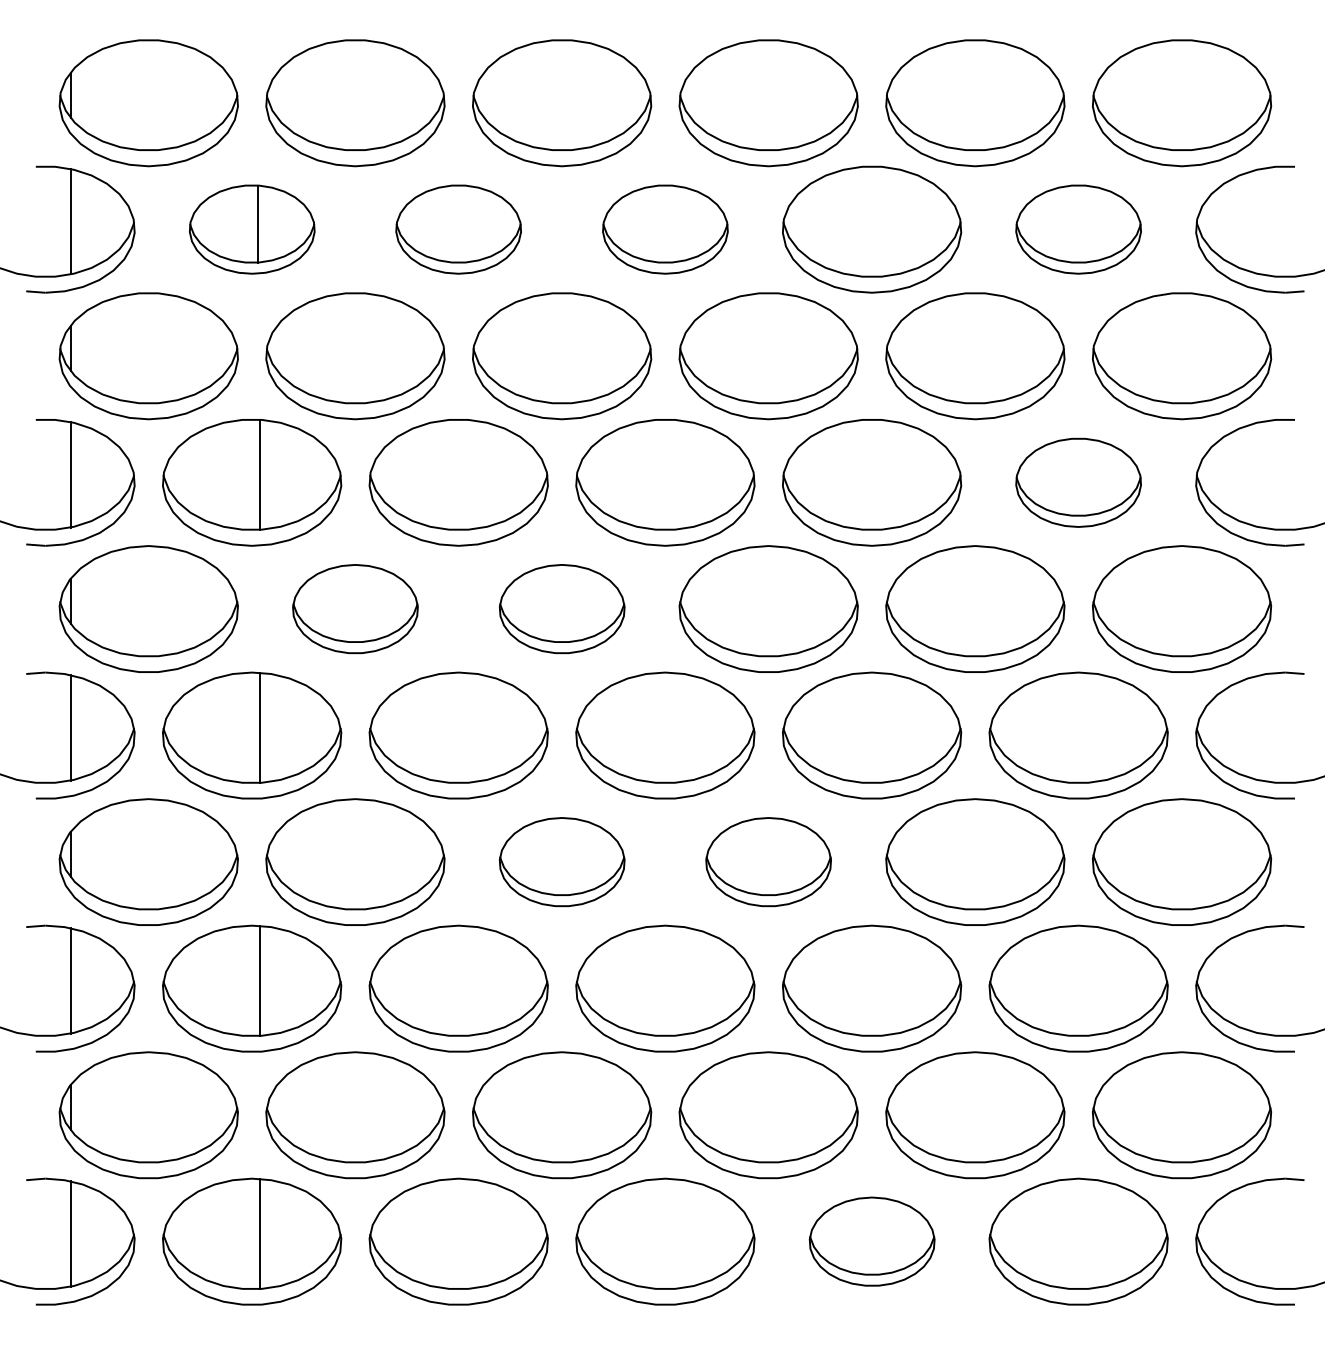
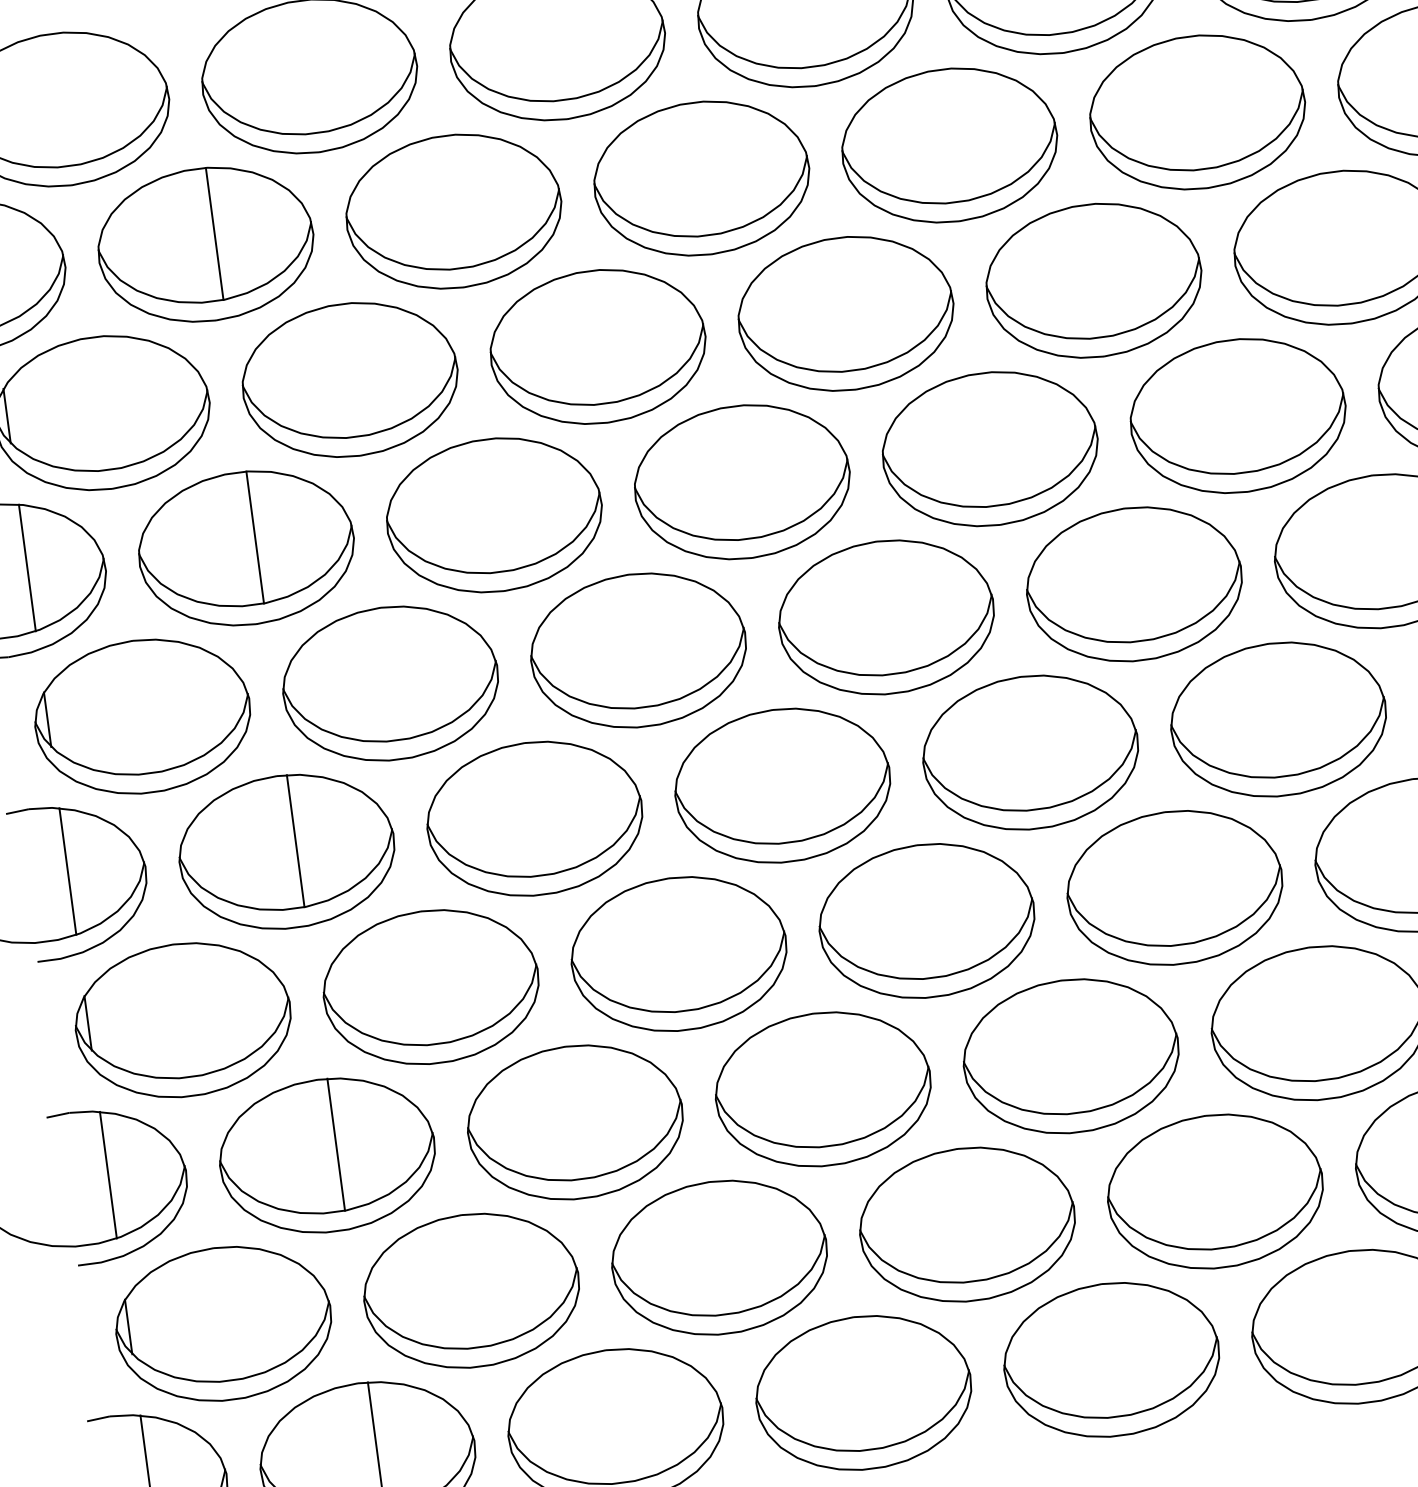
part: (252, 229) -> (206, 244), size x1.43
part: (458, 229) -> (453, 211), size x1.43
part: (665, 229) -> (701, 178), size x1.43
part: (1078, 229) -> (1197, 112), size x1.43
part: (1078, 482) -> (1237, 415), size x1.43
part: (355, 608) -> (390, 682), size x1.43
part: (562, 608) -> (638, 649), size x1.43
part: (562, 861) -> (679, 953), size x1.43
part: (768, 861) -> (926, 920), size x1.43
part: (872, 1241) -> (1112, 1359), size x1.43

